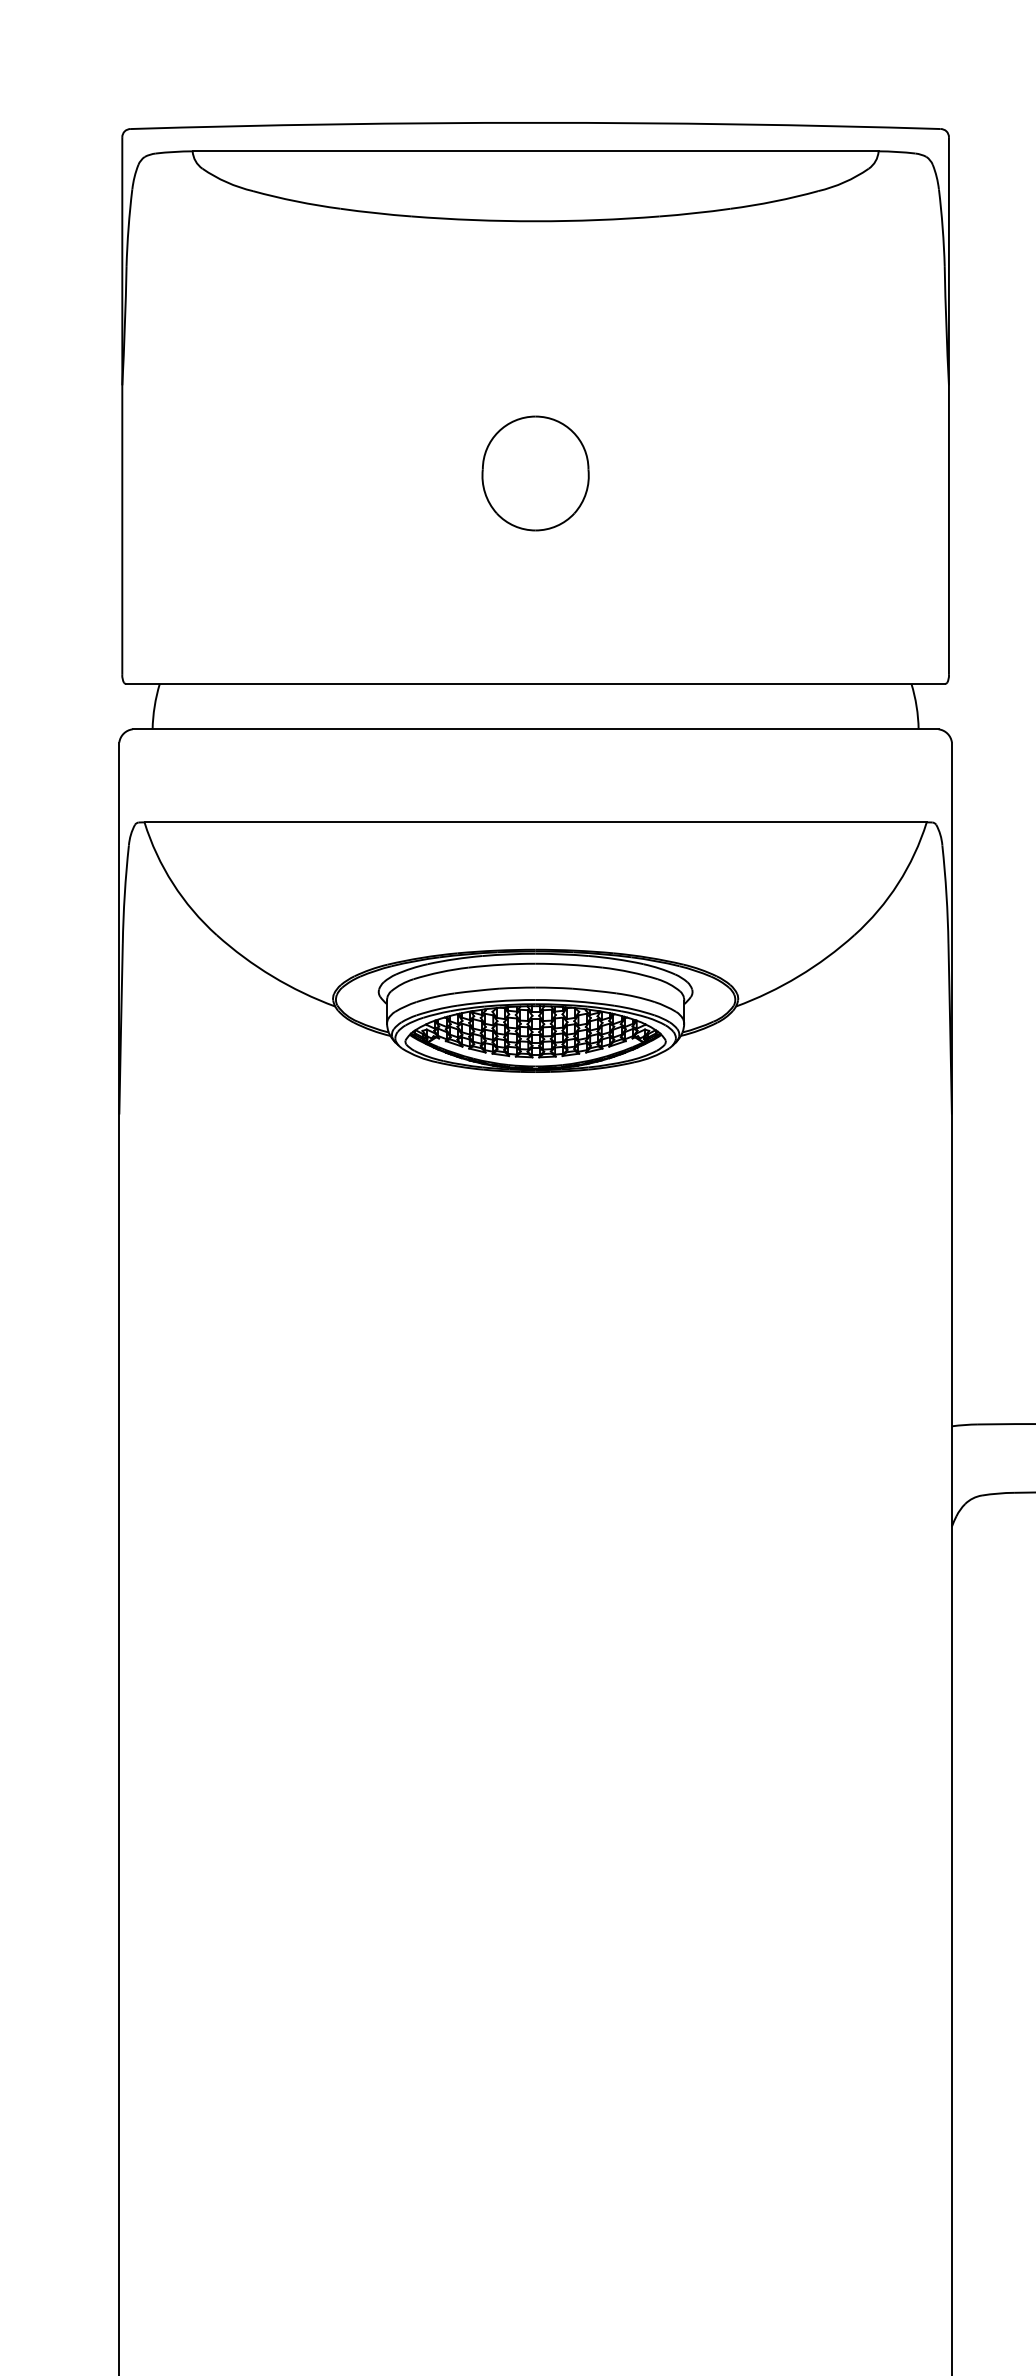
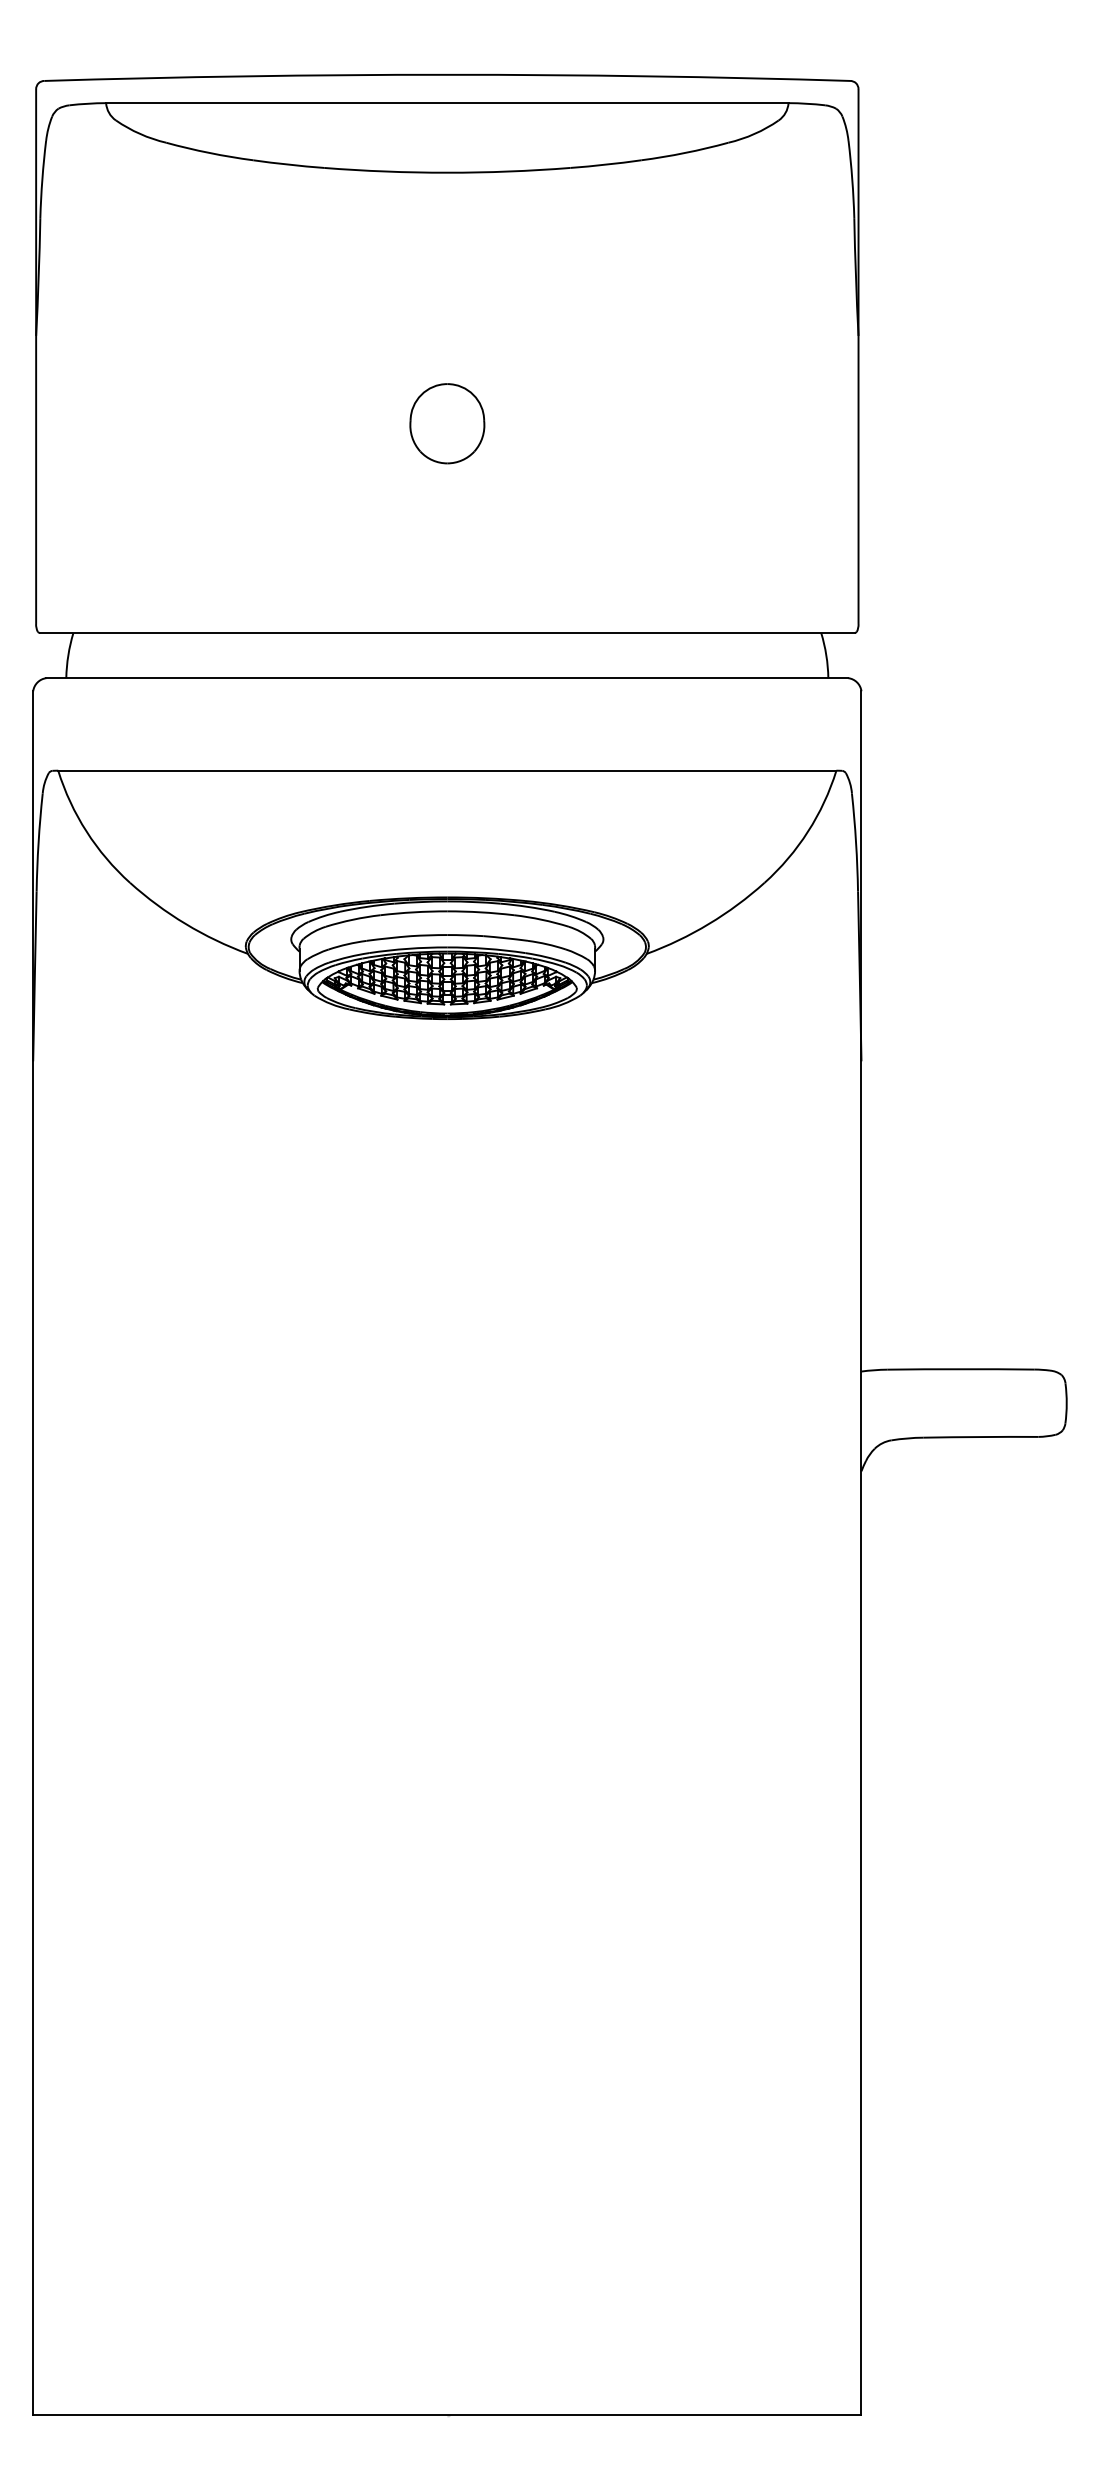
part: (535, 473) -> (447, 423), size x0.7

